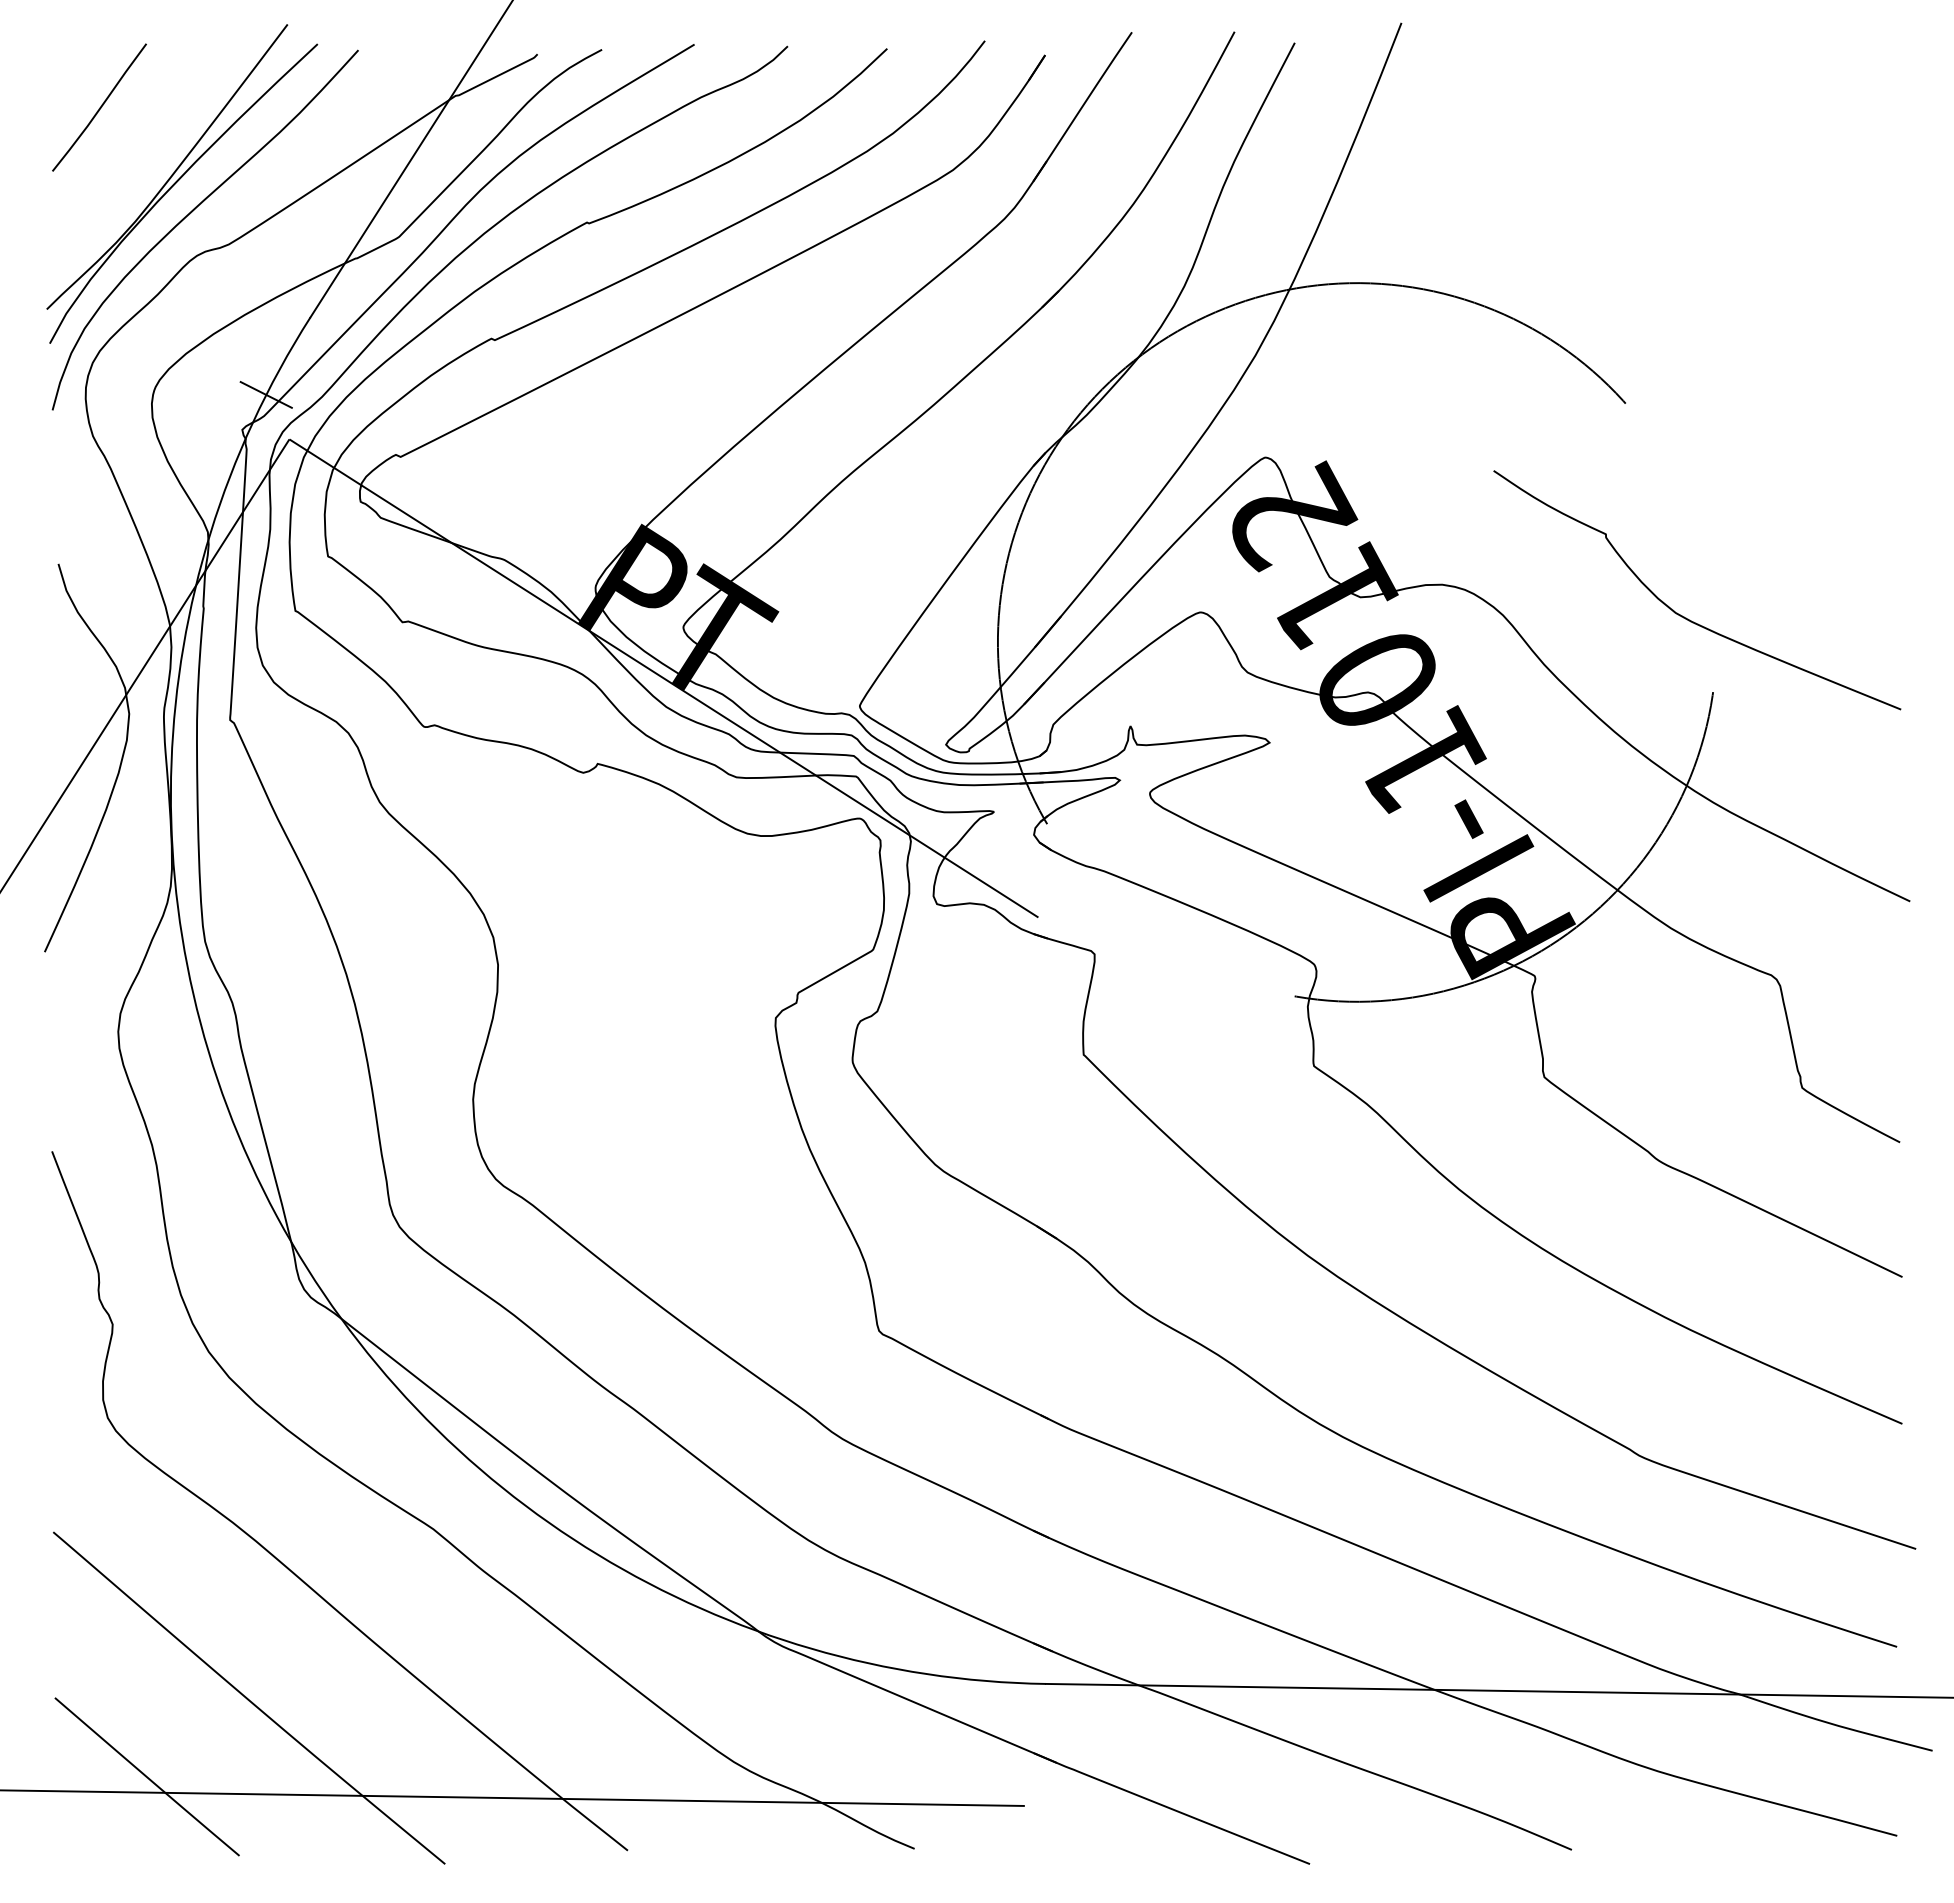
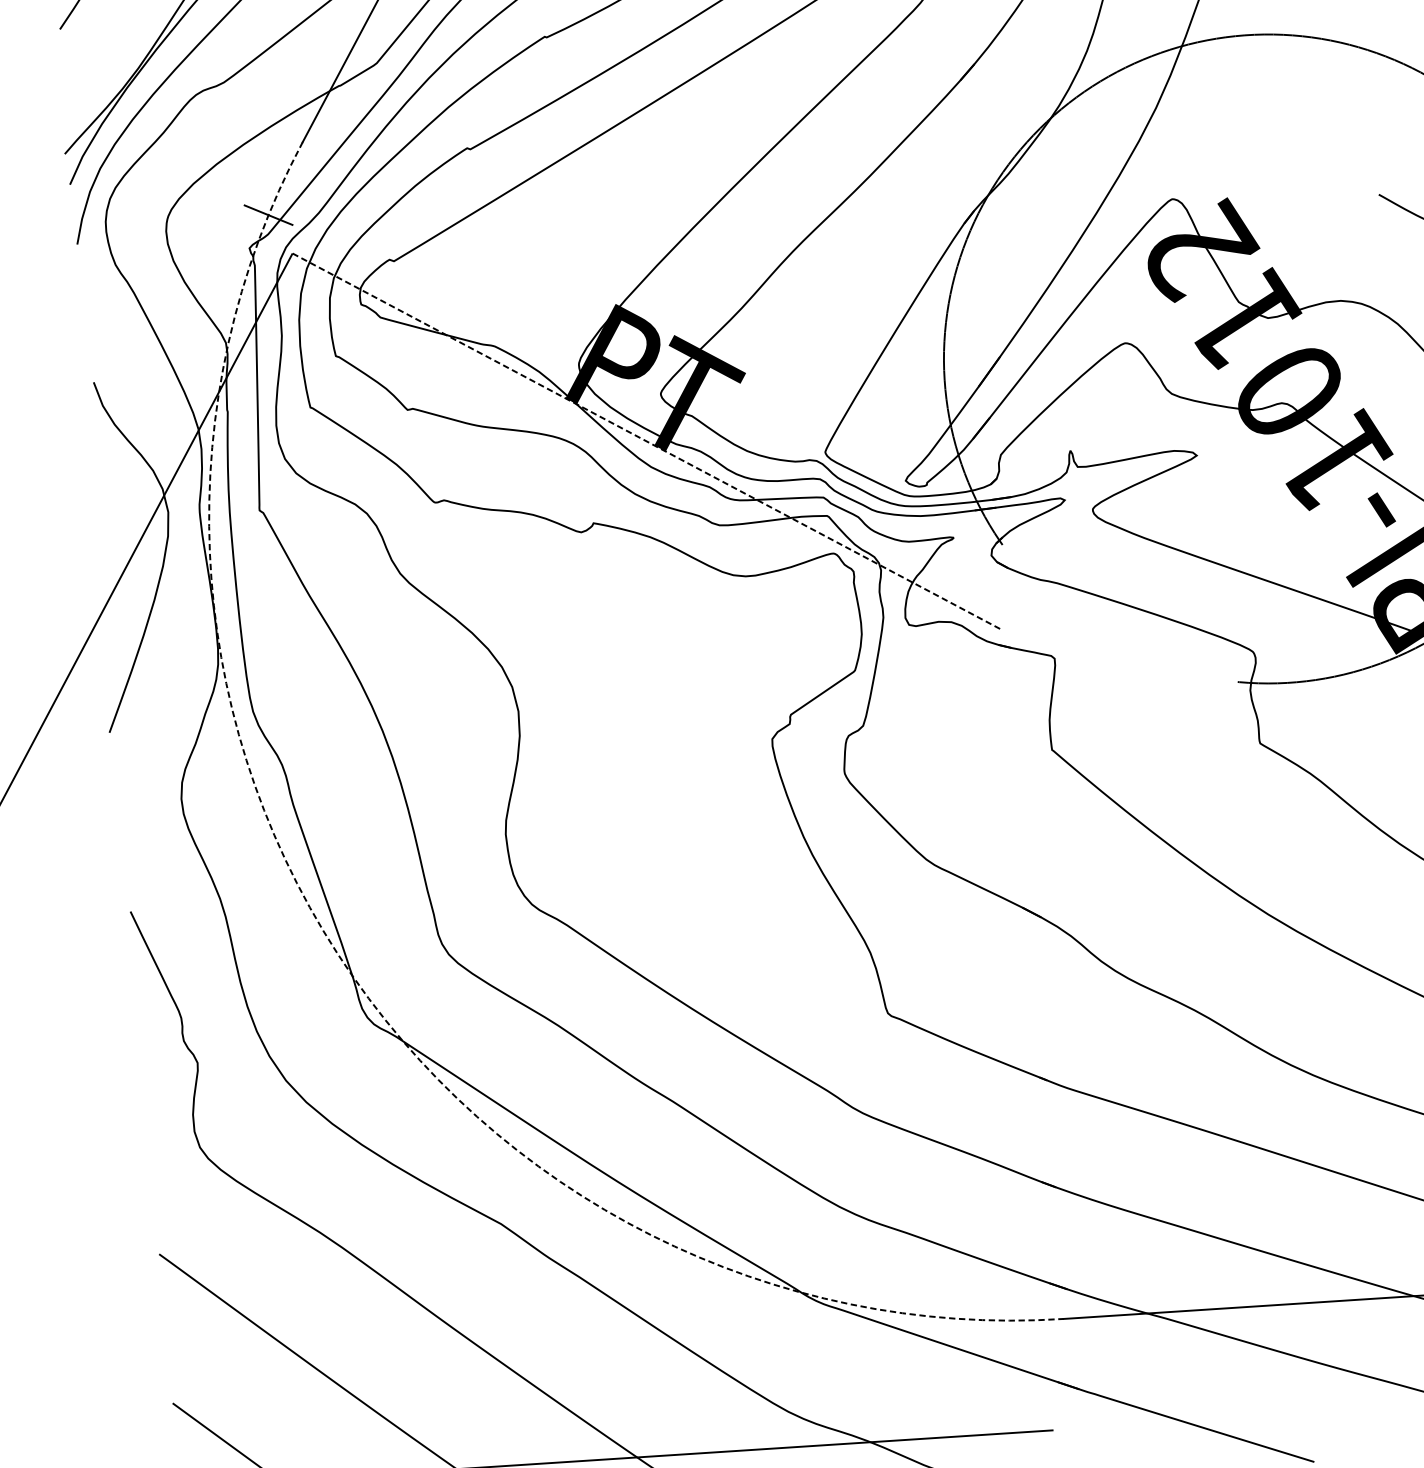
line: (664, 678) -> (647, 441), solid -> dashed
arc: (277, 1216) -> (338, 953), solid -> dashed

